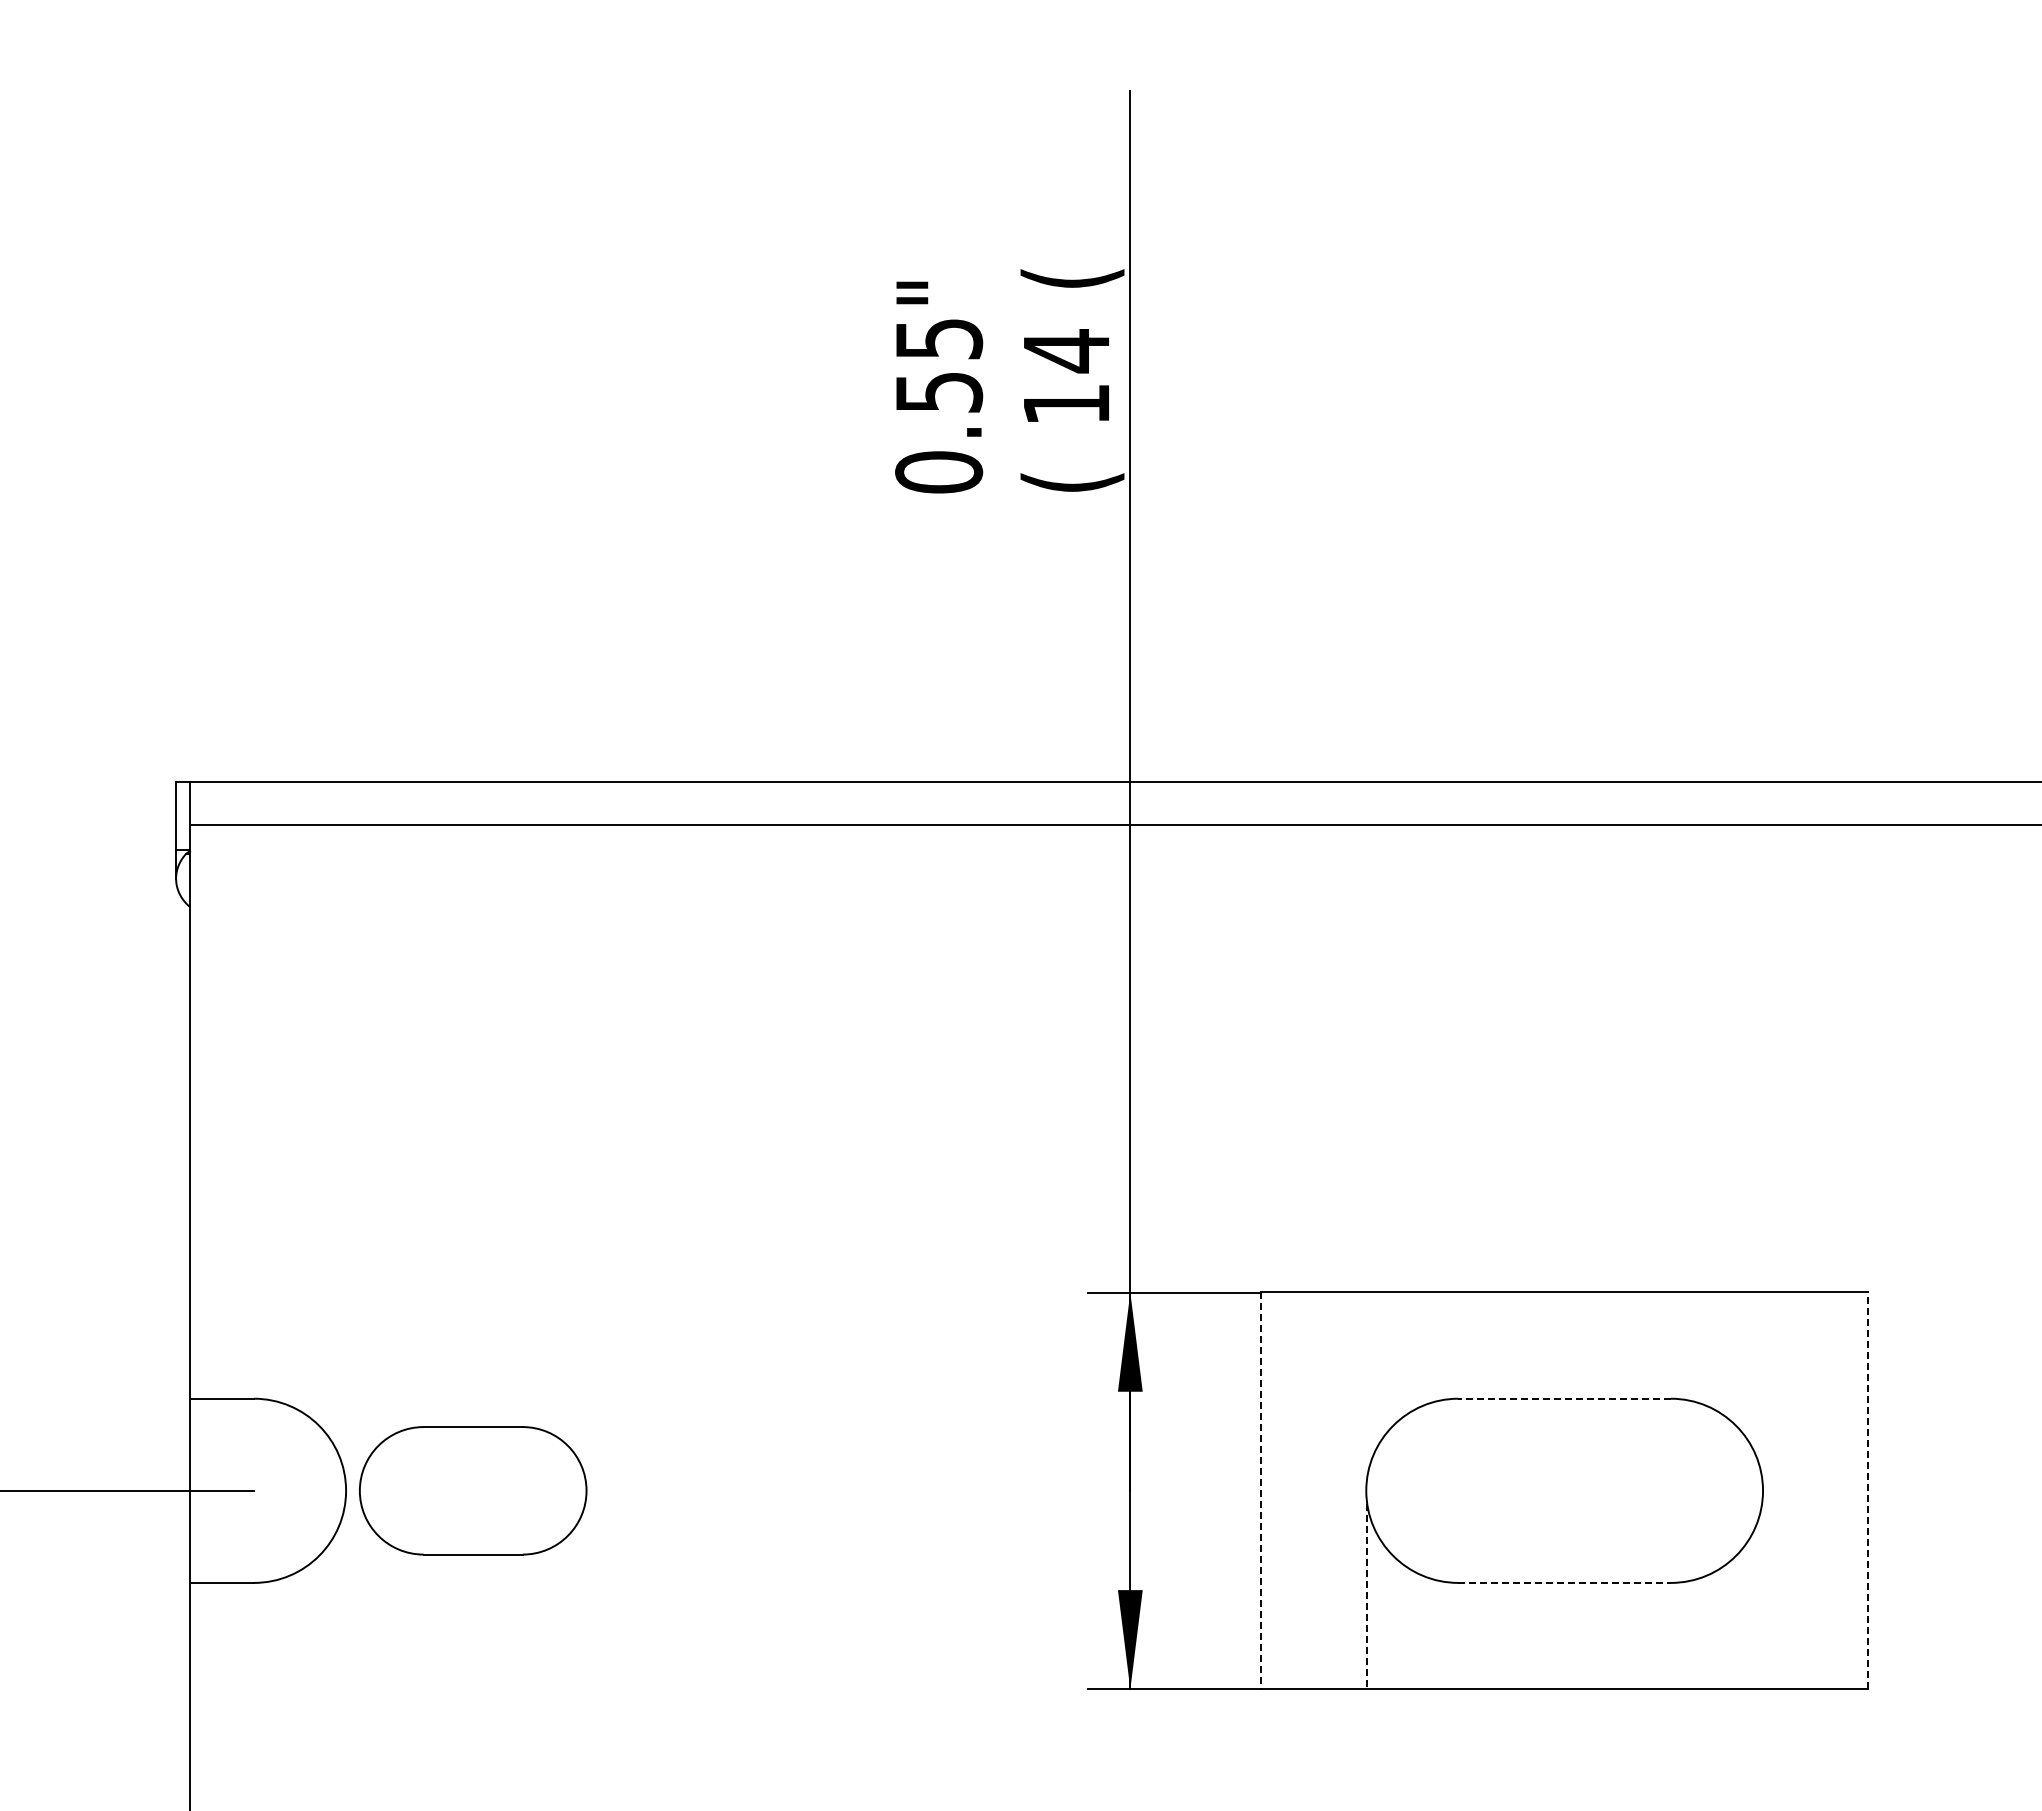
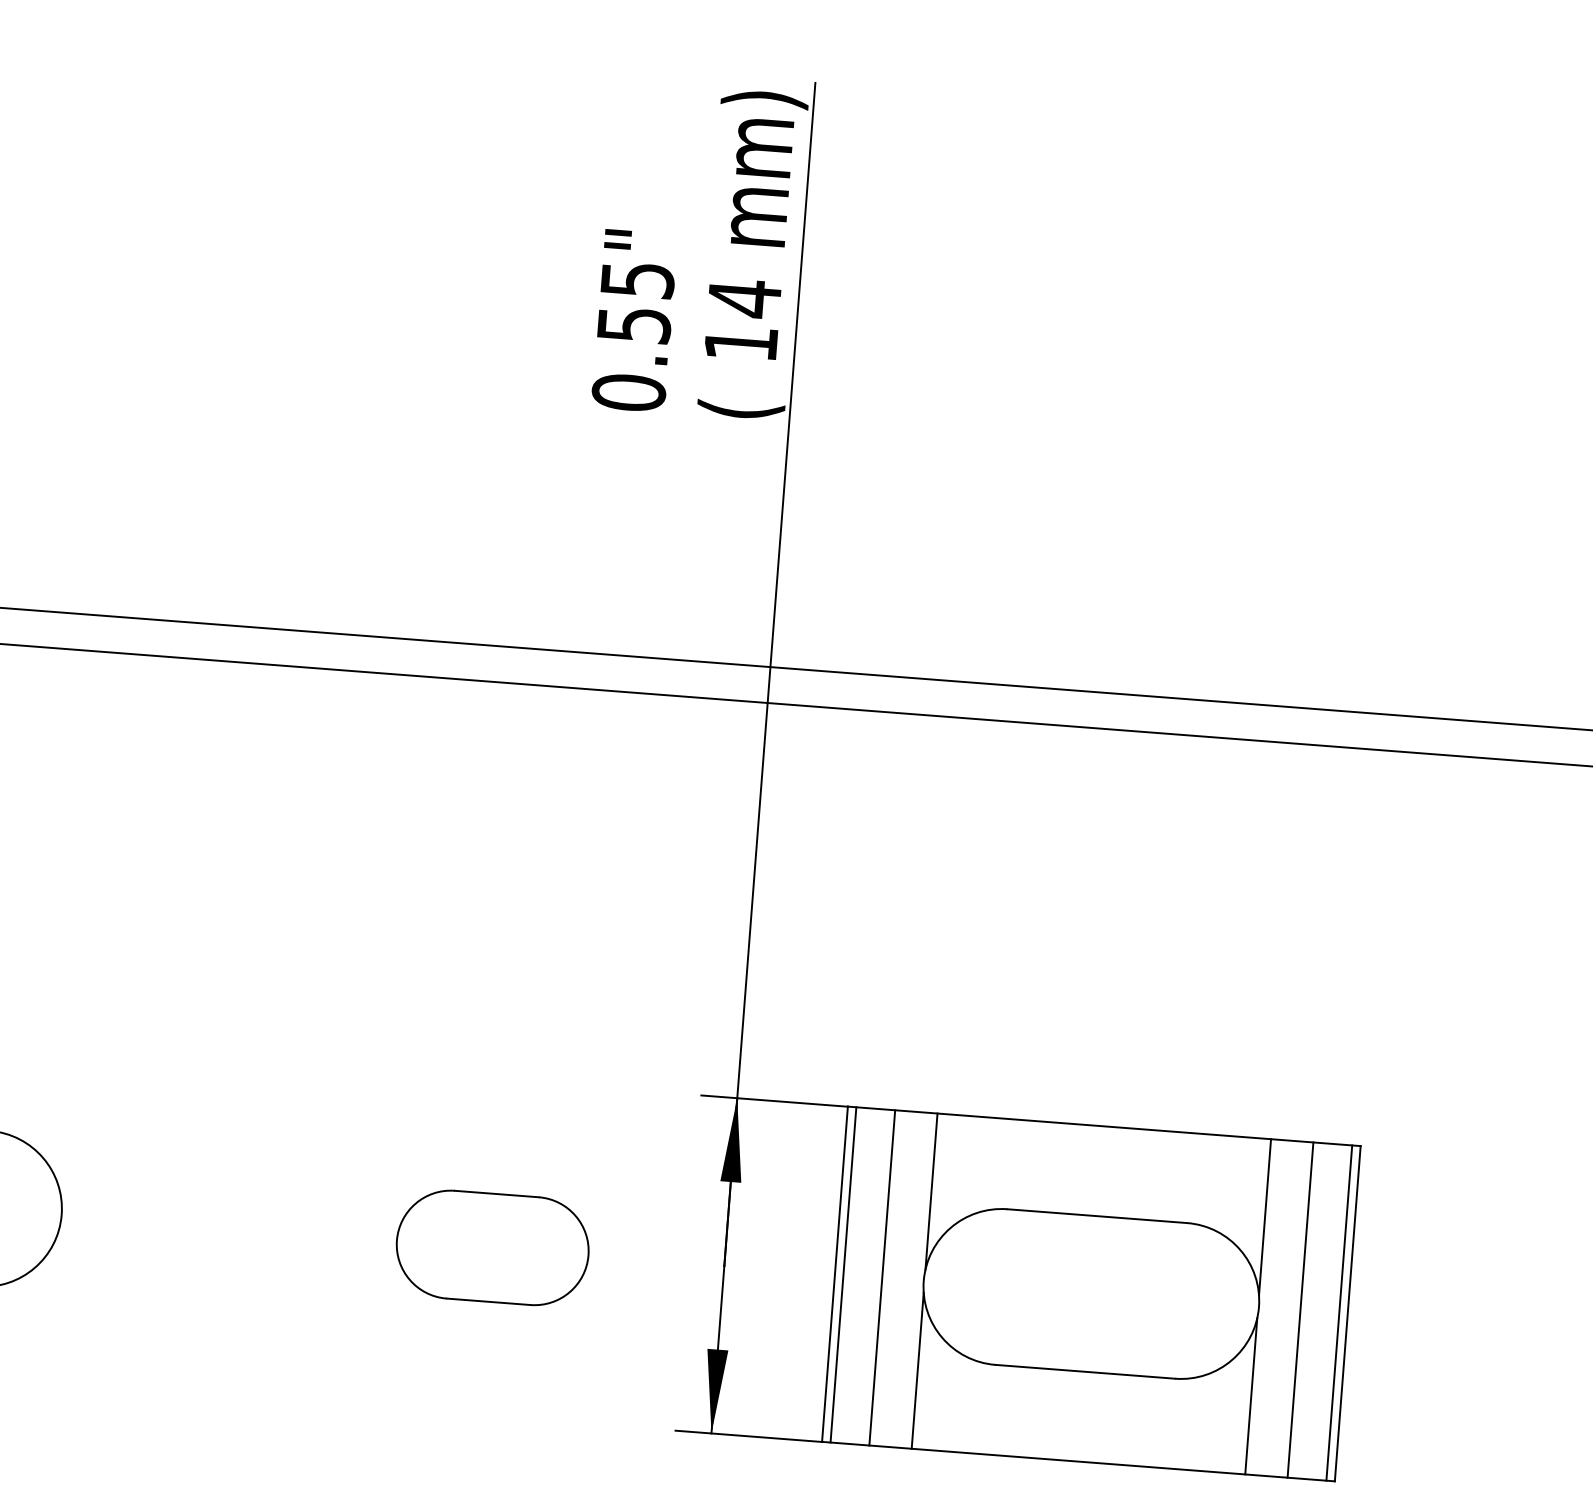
text: (1072, 196) -> (759, 168), ( -> mm)
line: (1367, 1384) -> (931, 1191), added
line: (1762, 1384) -> (1265, 1216), added
line: (1564, 1398) -> (1097, 1215), dashed -> solid
part: (473, 1490) -> (493, 1247), moved
line: (1271, 1490) -> (843, 1274), added
line: (1317, 1490) -> (882, 1277), added
line: (1812, 1490) -> (1300, 1309), added
line: (1858, 1490) -> (1339, 1312), added
line: (1868, 1490) -> (1348, 1313), dashed -> solid
line: (1261, 1491) -> (835, 1274), dashed -> solid
line: (1565, 1582) -> (1086, 1371), dashed -> solid
line: (1762, 1596) -> (1251, 1396), added
line: (1367, 1597) -> (917, 1371), dashed -> solid

